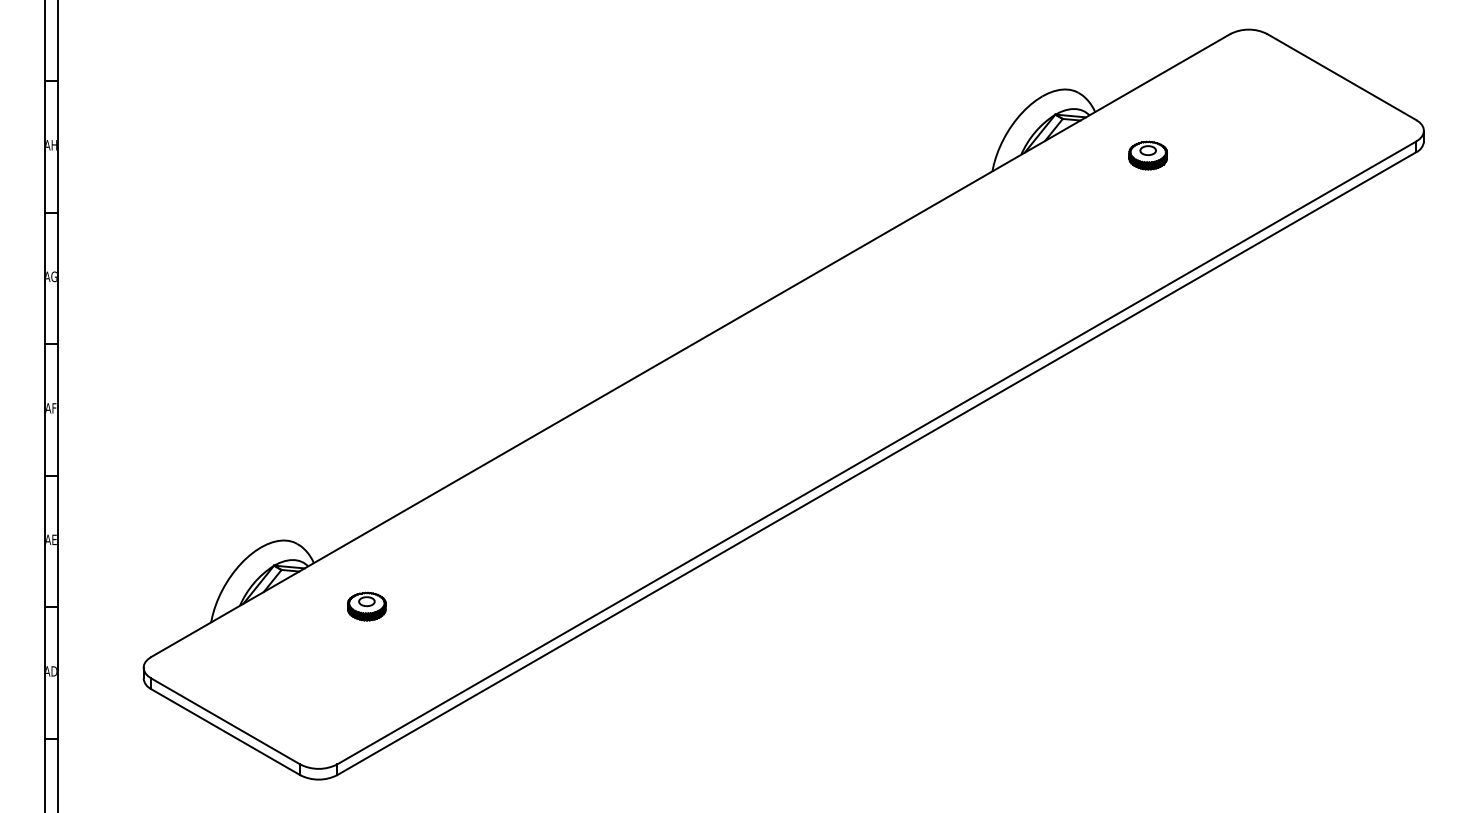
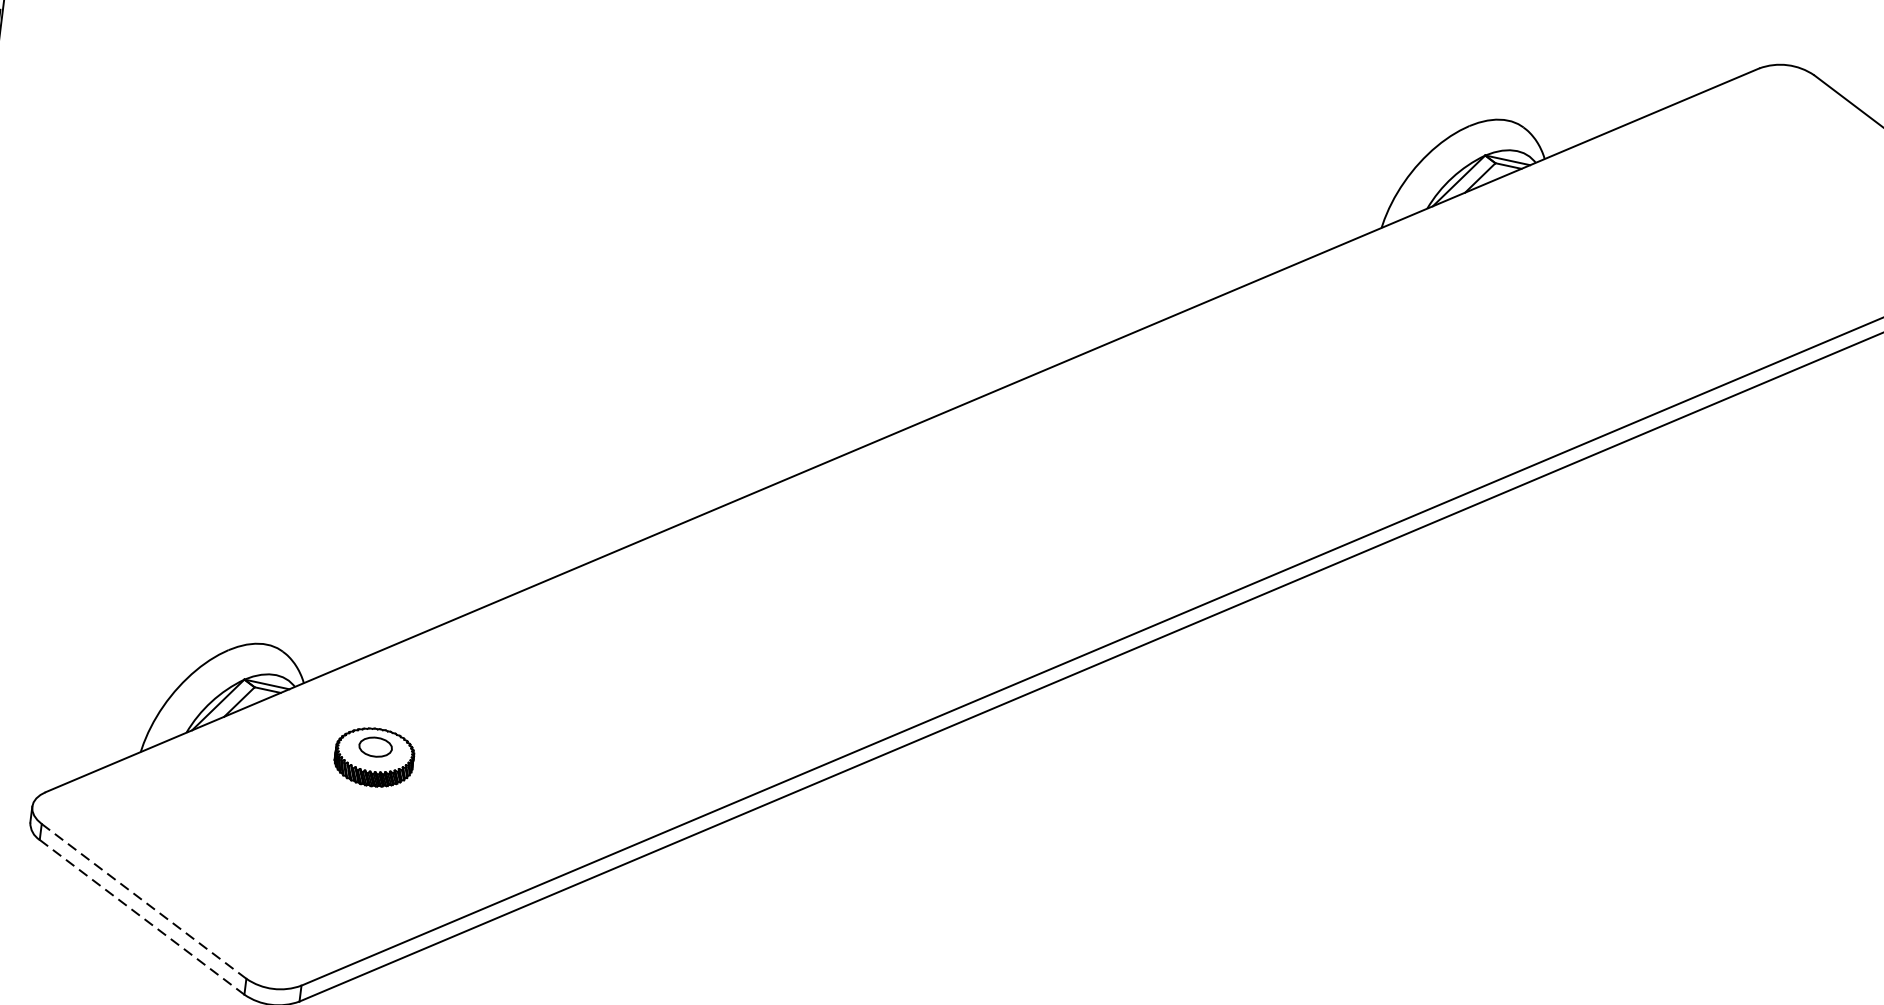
part: (1147, 155) -> (1614, 233), removed
part: (366, 606) -> (373, 757), size x1.4
line: (225, 721) -> (143, 901), solid -> dashed
line: (225, 732) -> (141, 917), solid -> dashed

